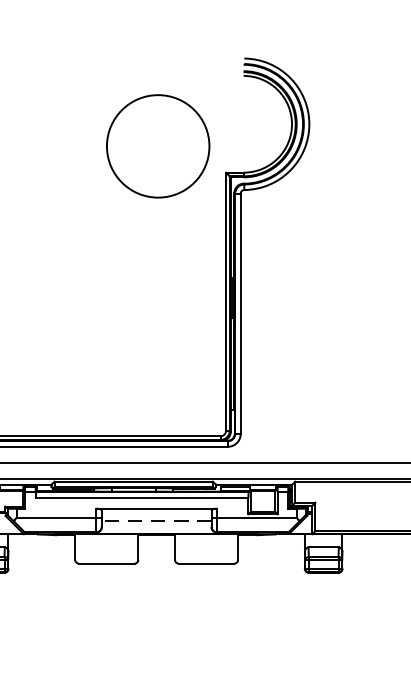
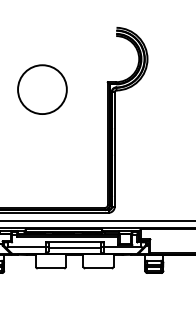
circle: (158, 146) -> (42, 89), moved
line: (156, 521) -> (74, 248), dashed -> solid

